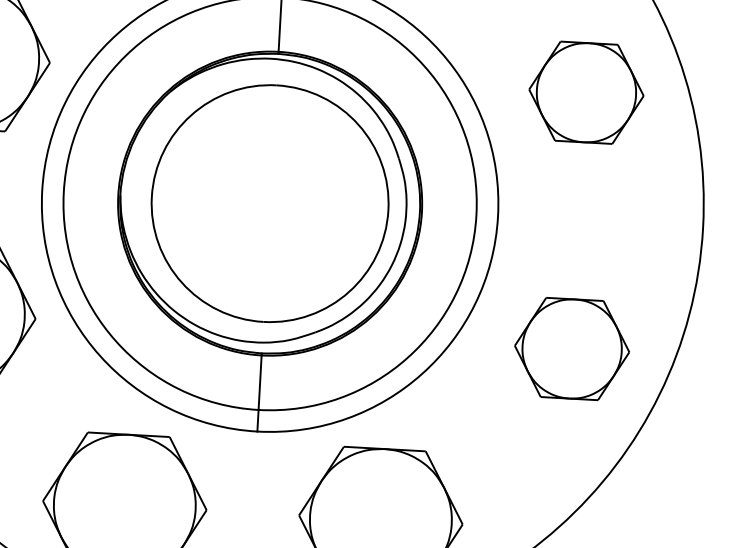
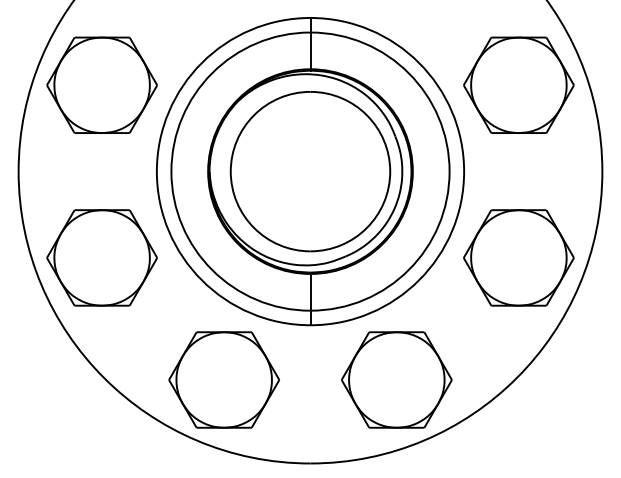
part: (585, 91) -> (518, 84), size x1.43
part: (571, 348) -> (518, 257), size x1.43

